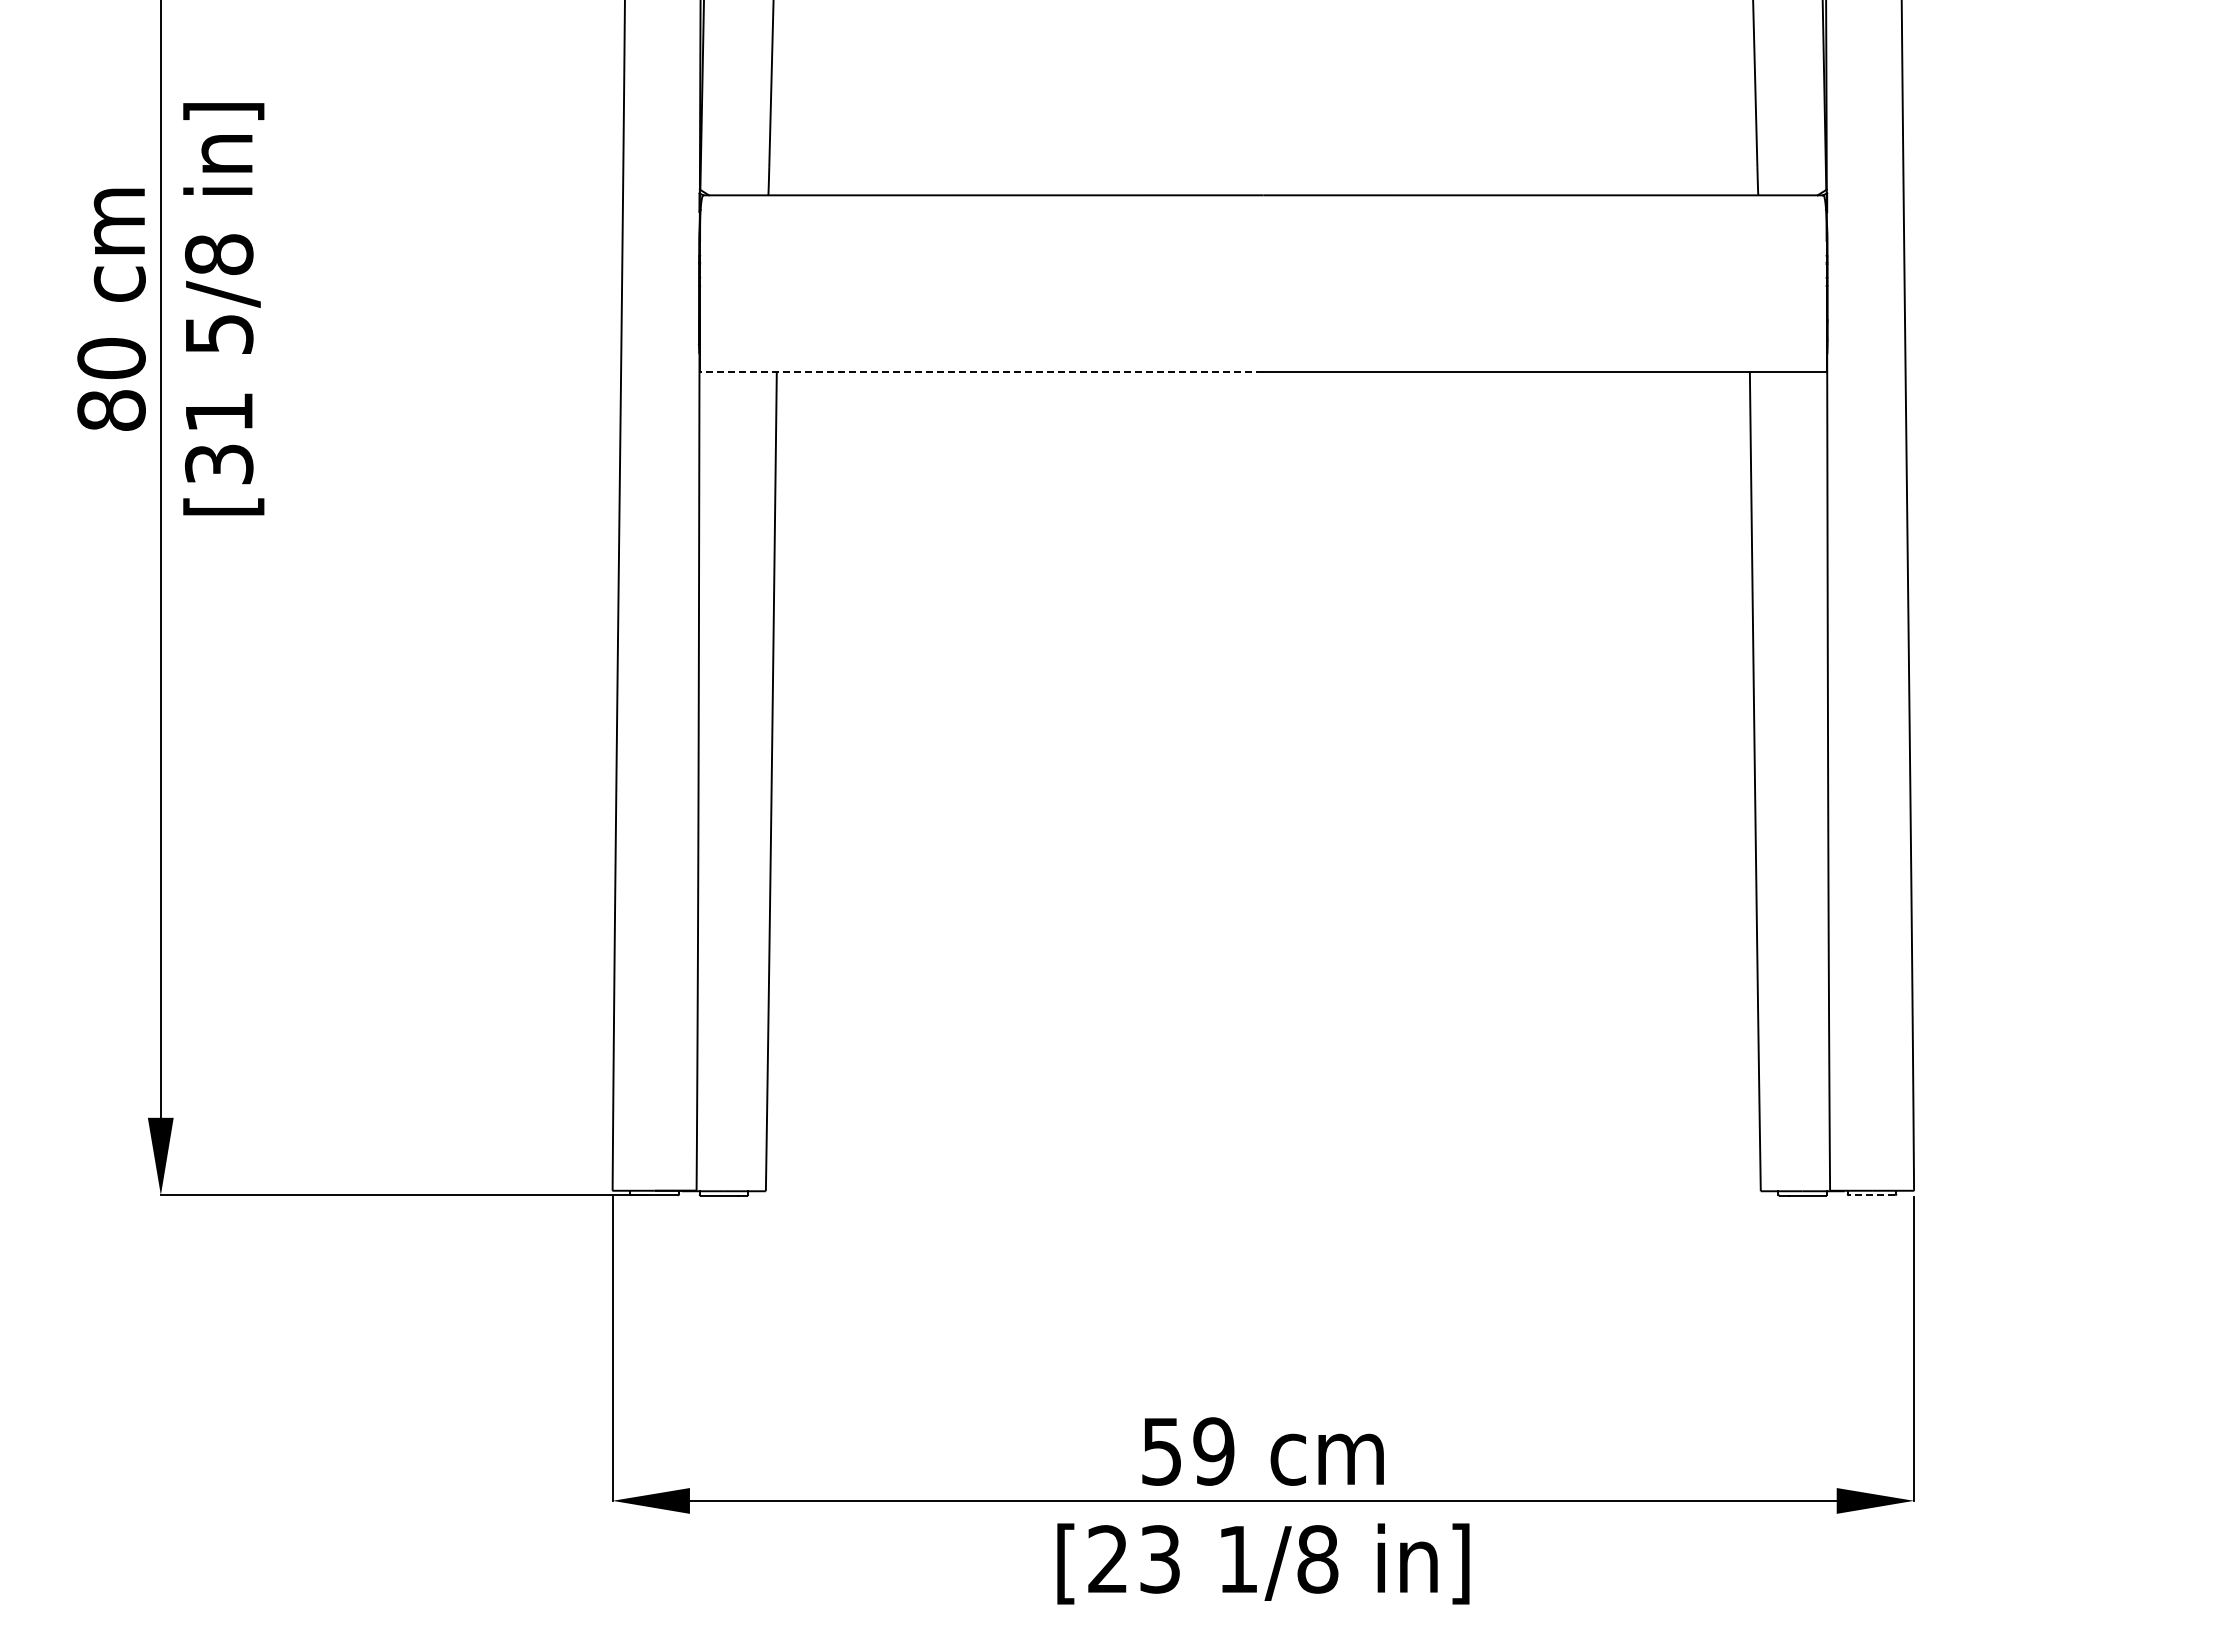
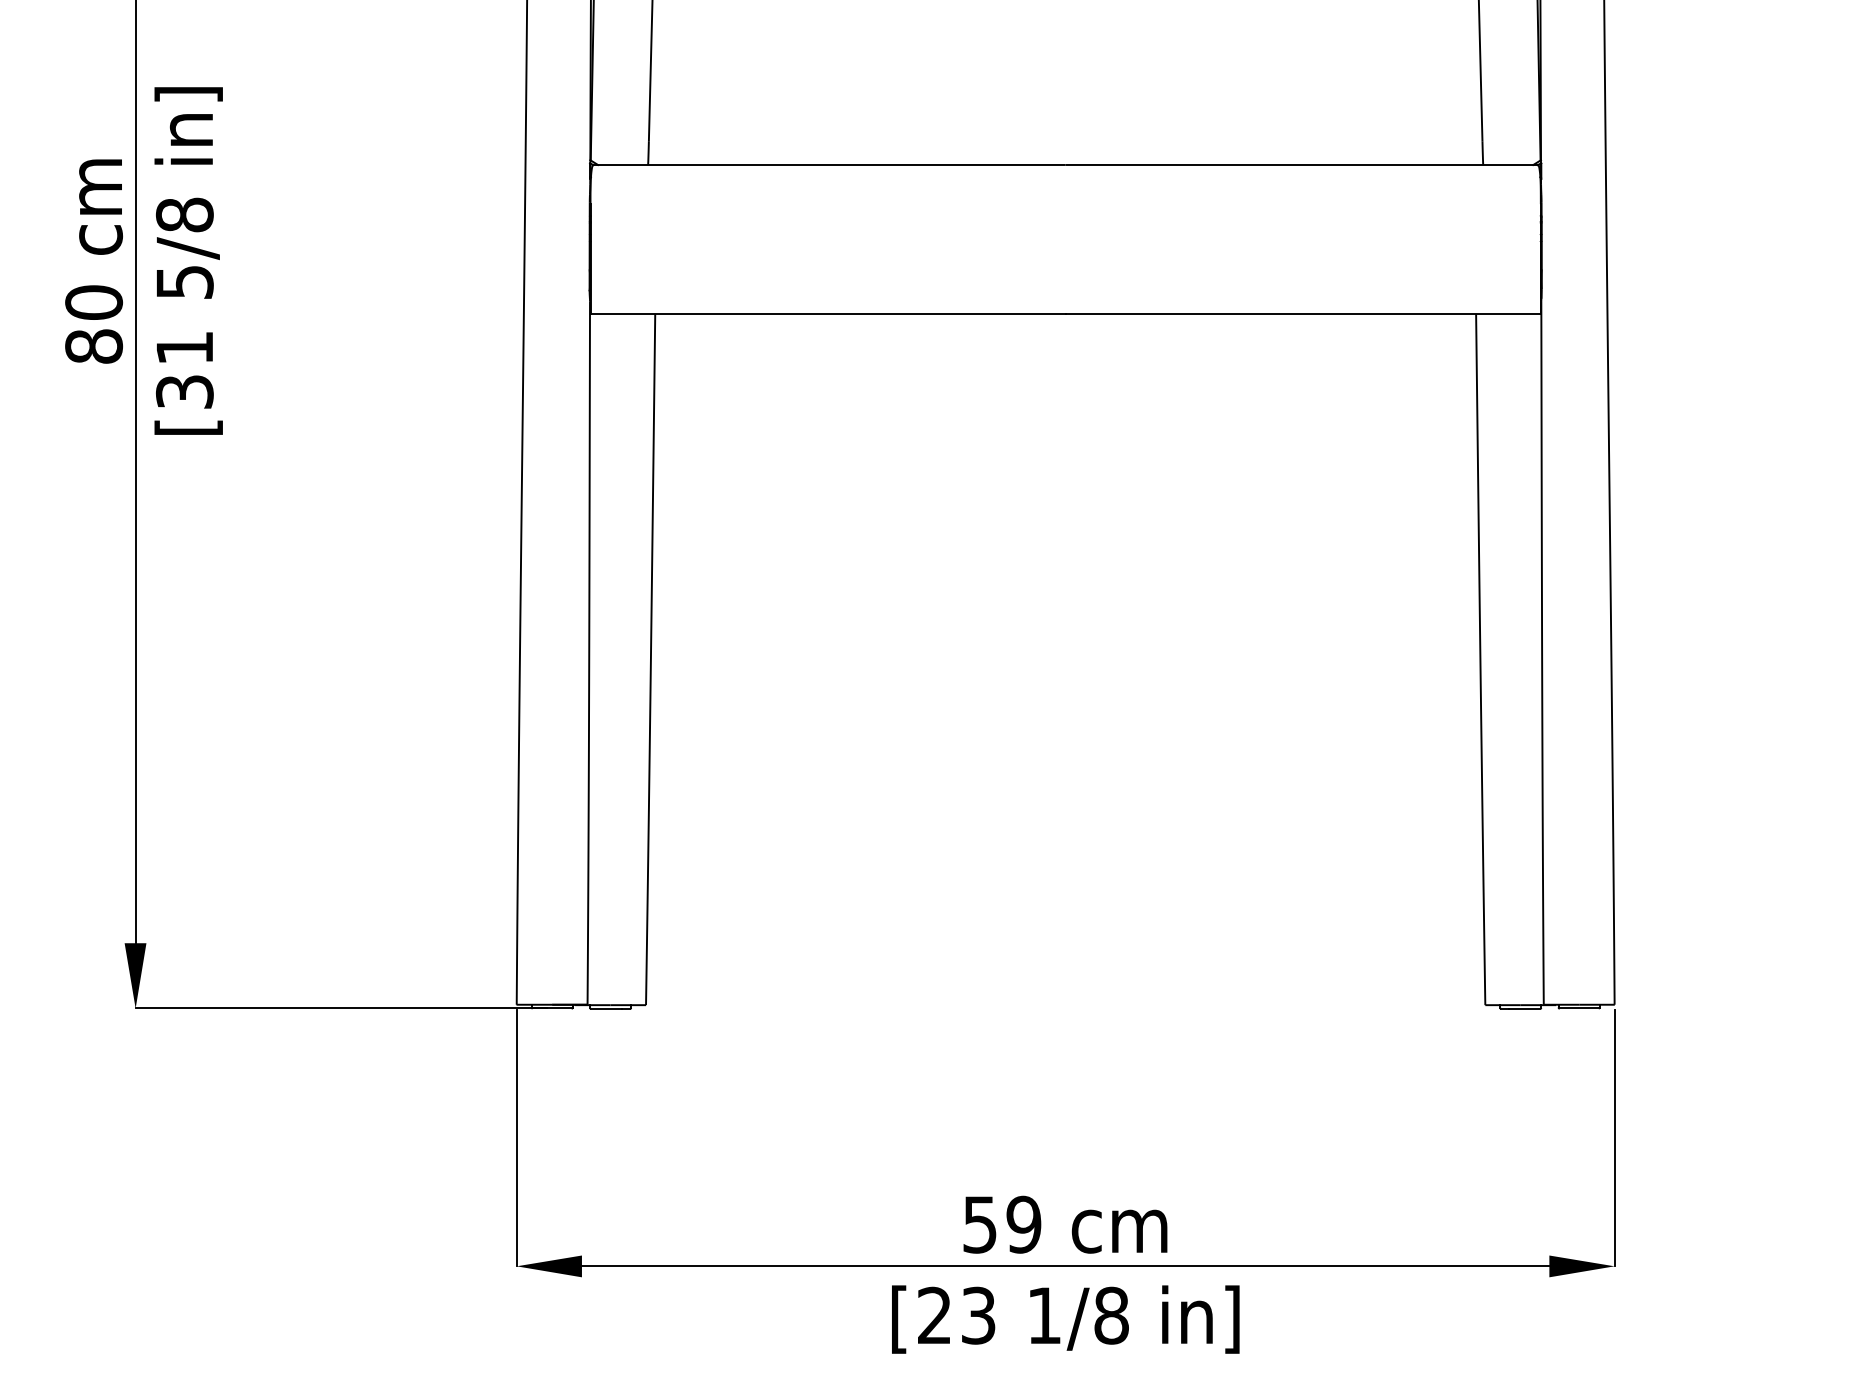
line: (981, 371) -> (827, 313), dashed -> solid
line: (1871, 1195) -> (1578, 1008), dashed -> solid

